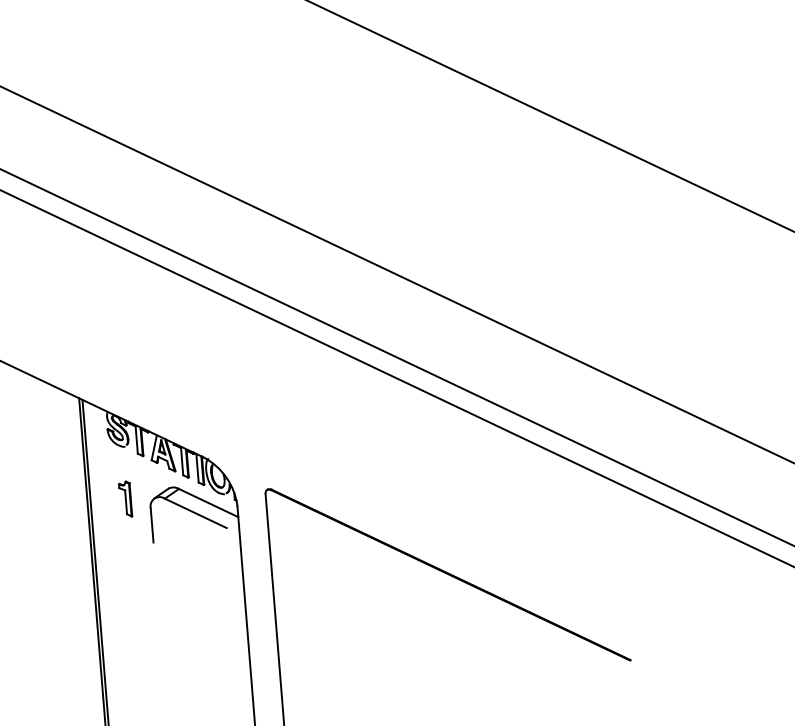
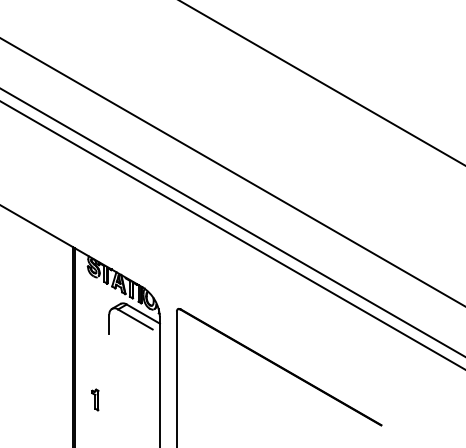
part: (125, 498) -> (95, 399), moved

